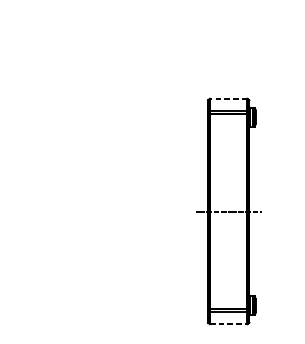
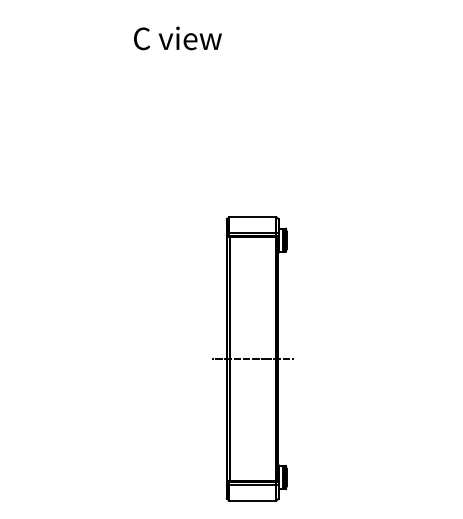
line: (228, 98) -> (252, 217), dashed -> solid
line: (228, 324) -> (252, 500), dashed -> solid

